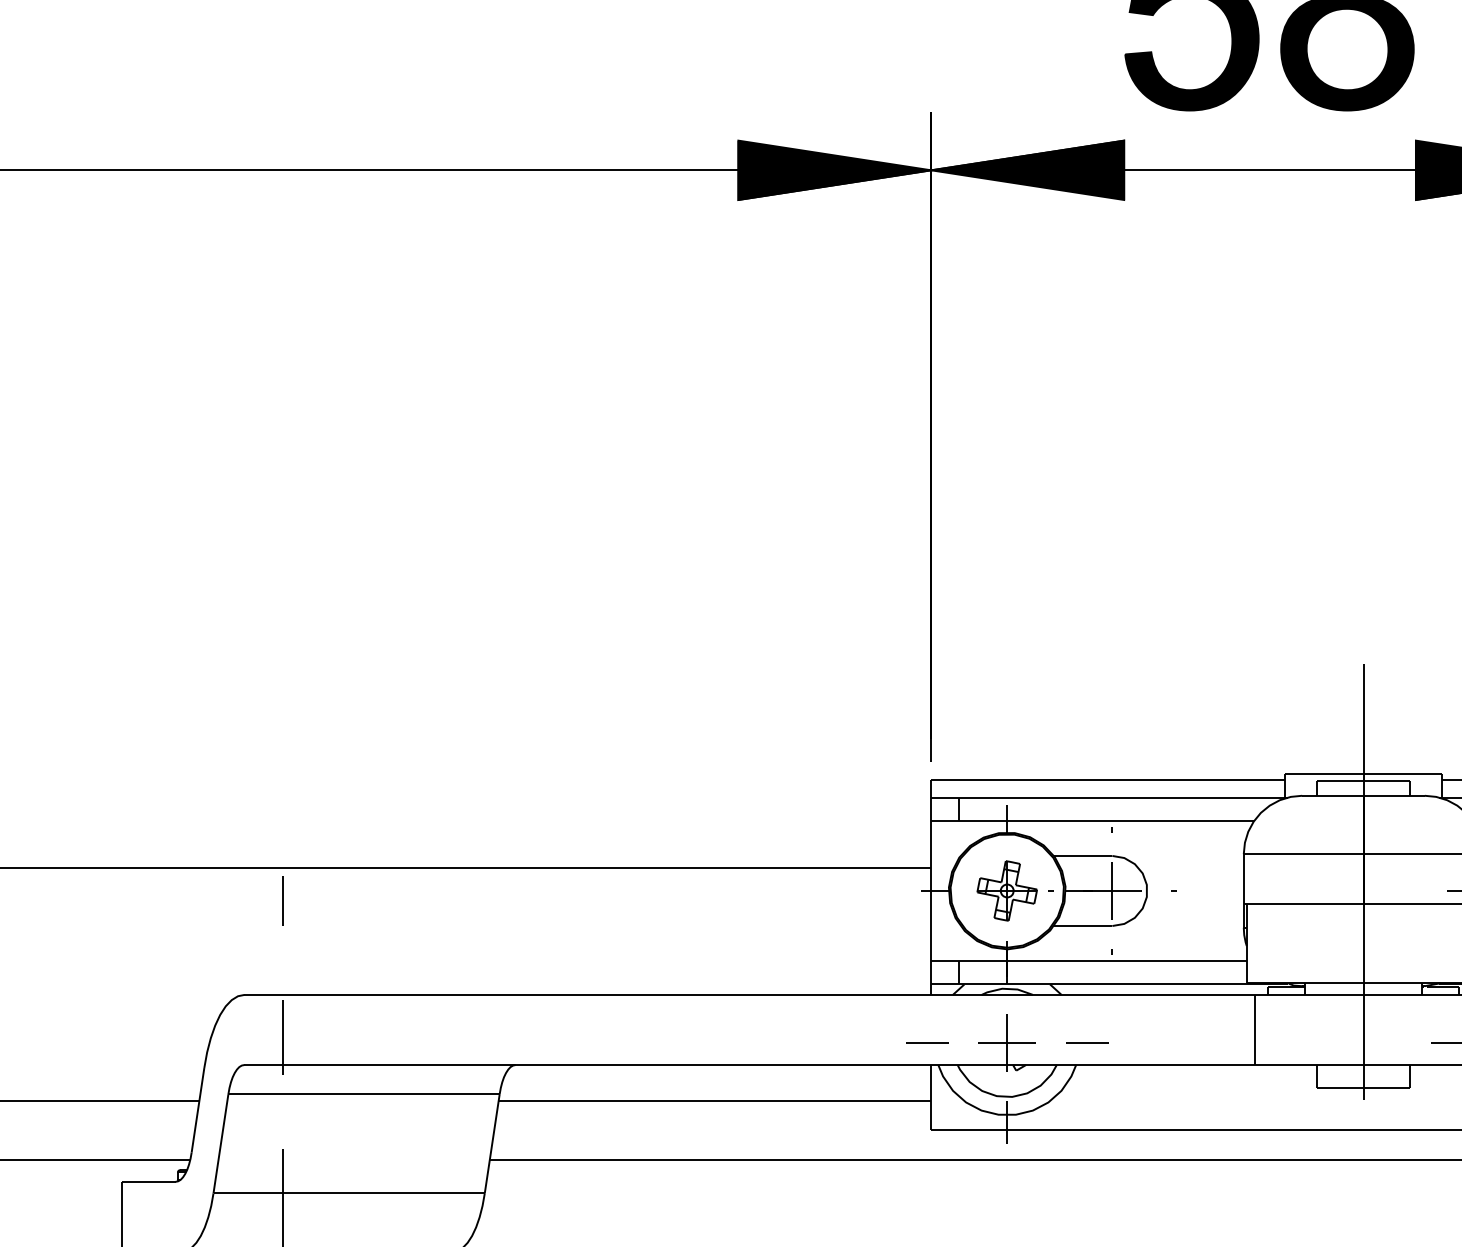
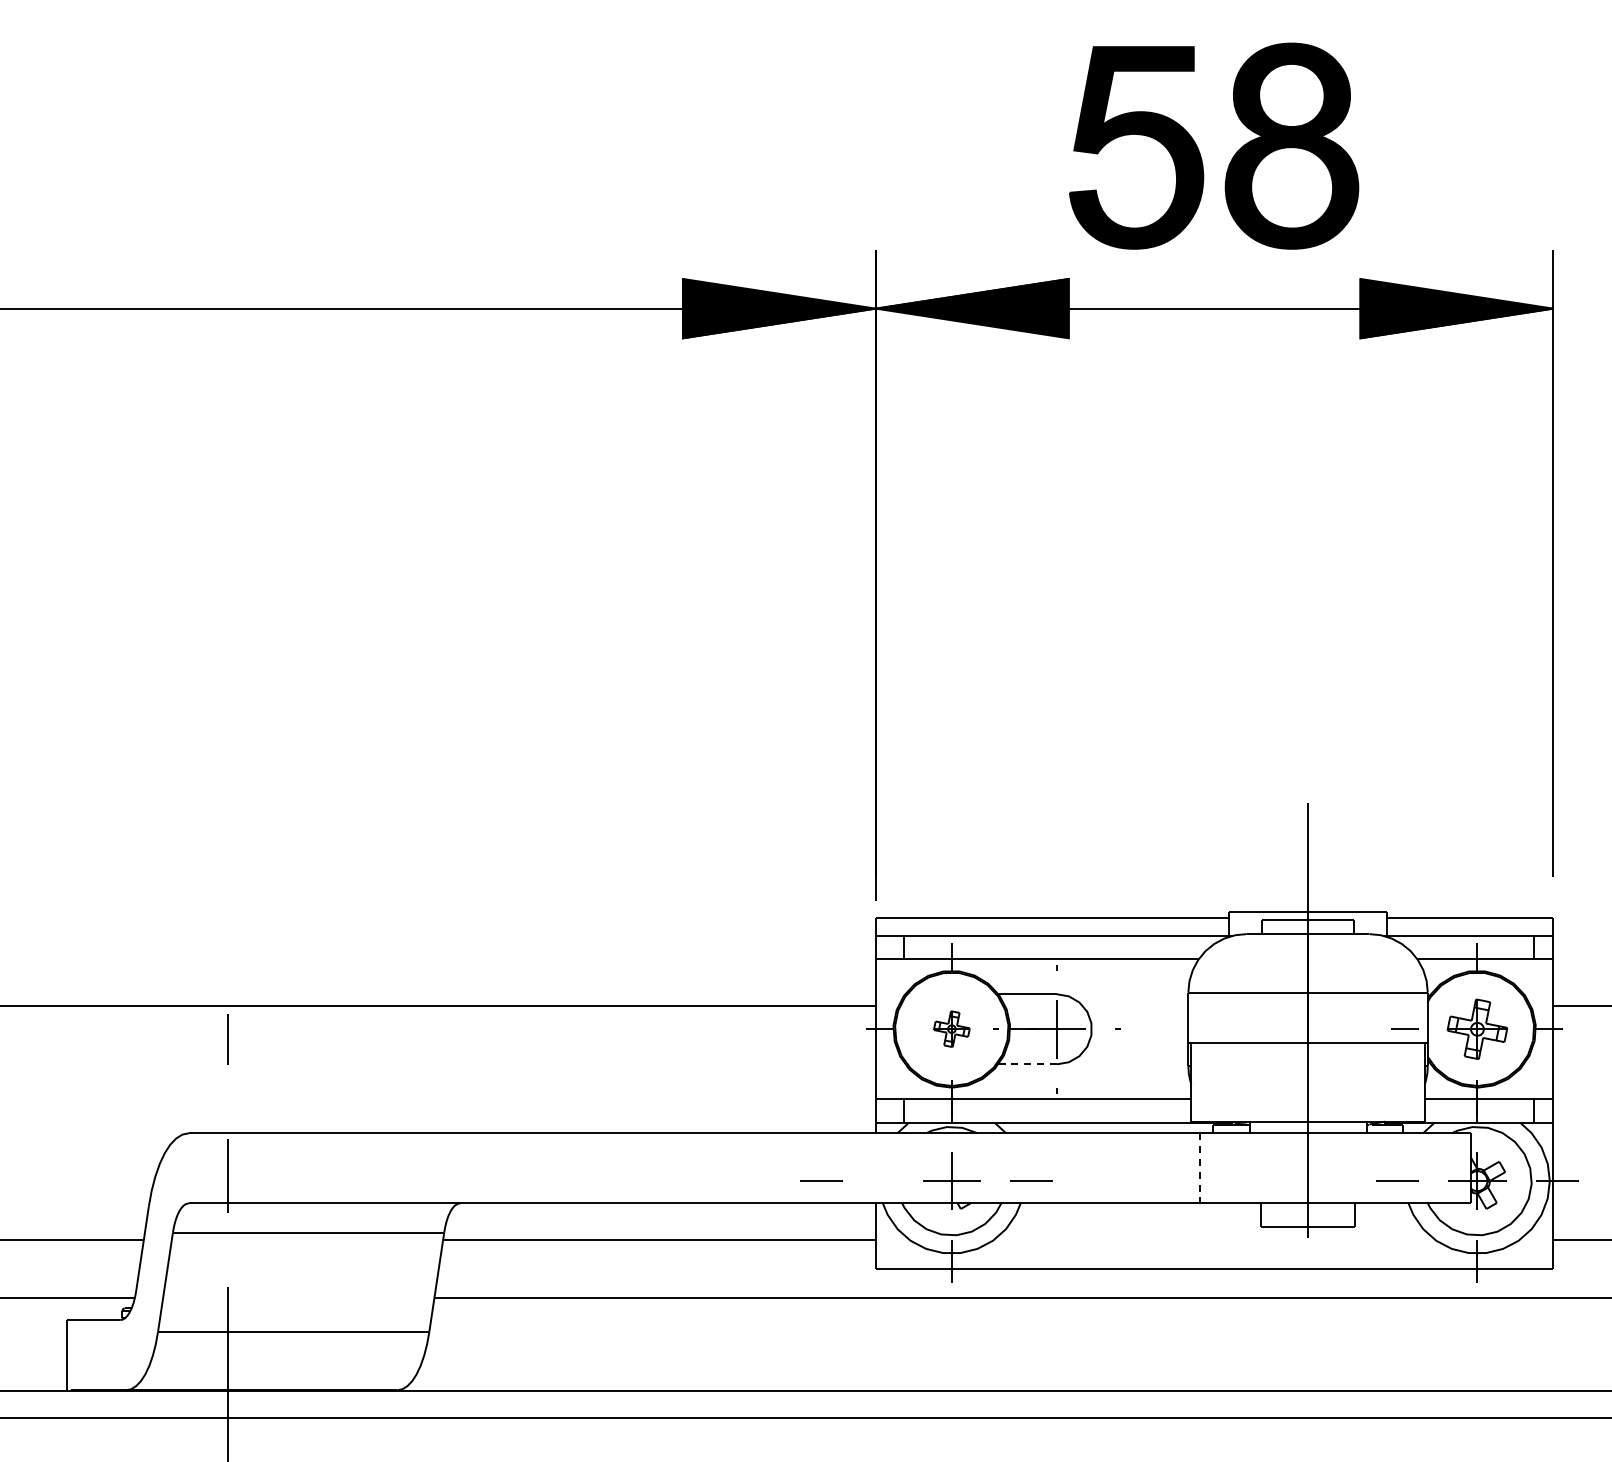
part: (1006, 890) -> (951, 1028), size x0.6
line: (1083, 926) -> (1028, 1064), solid -> dashed
line: (1254, 1030) -> (1199, 1168), solid -> dashed
line: (926, 1042) -> (821, 1180), moved

